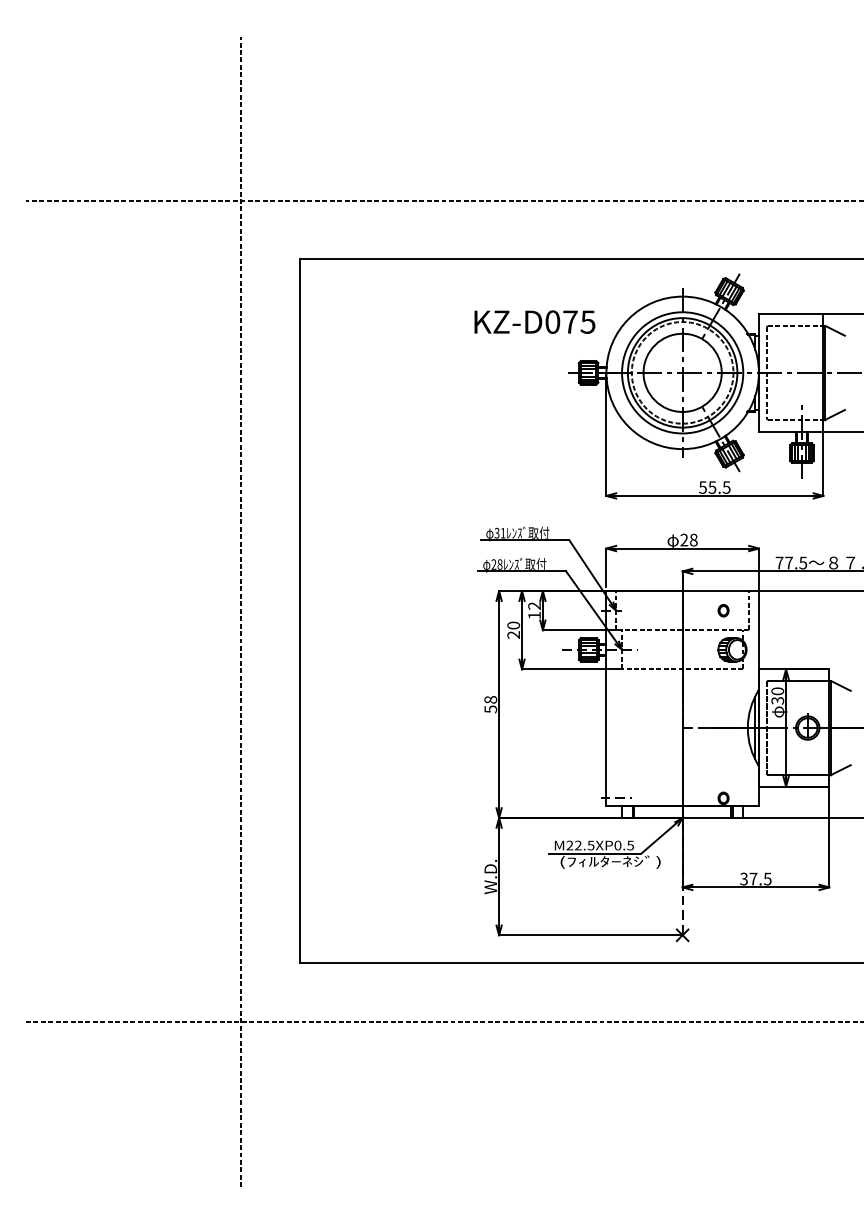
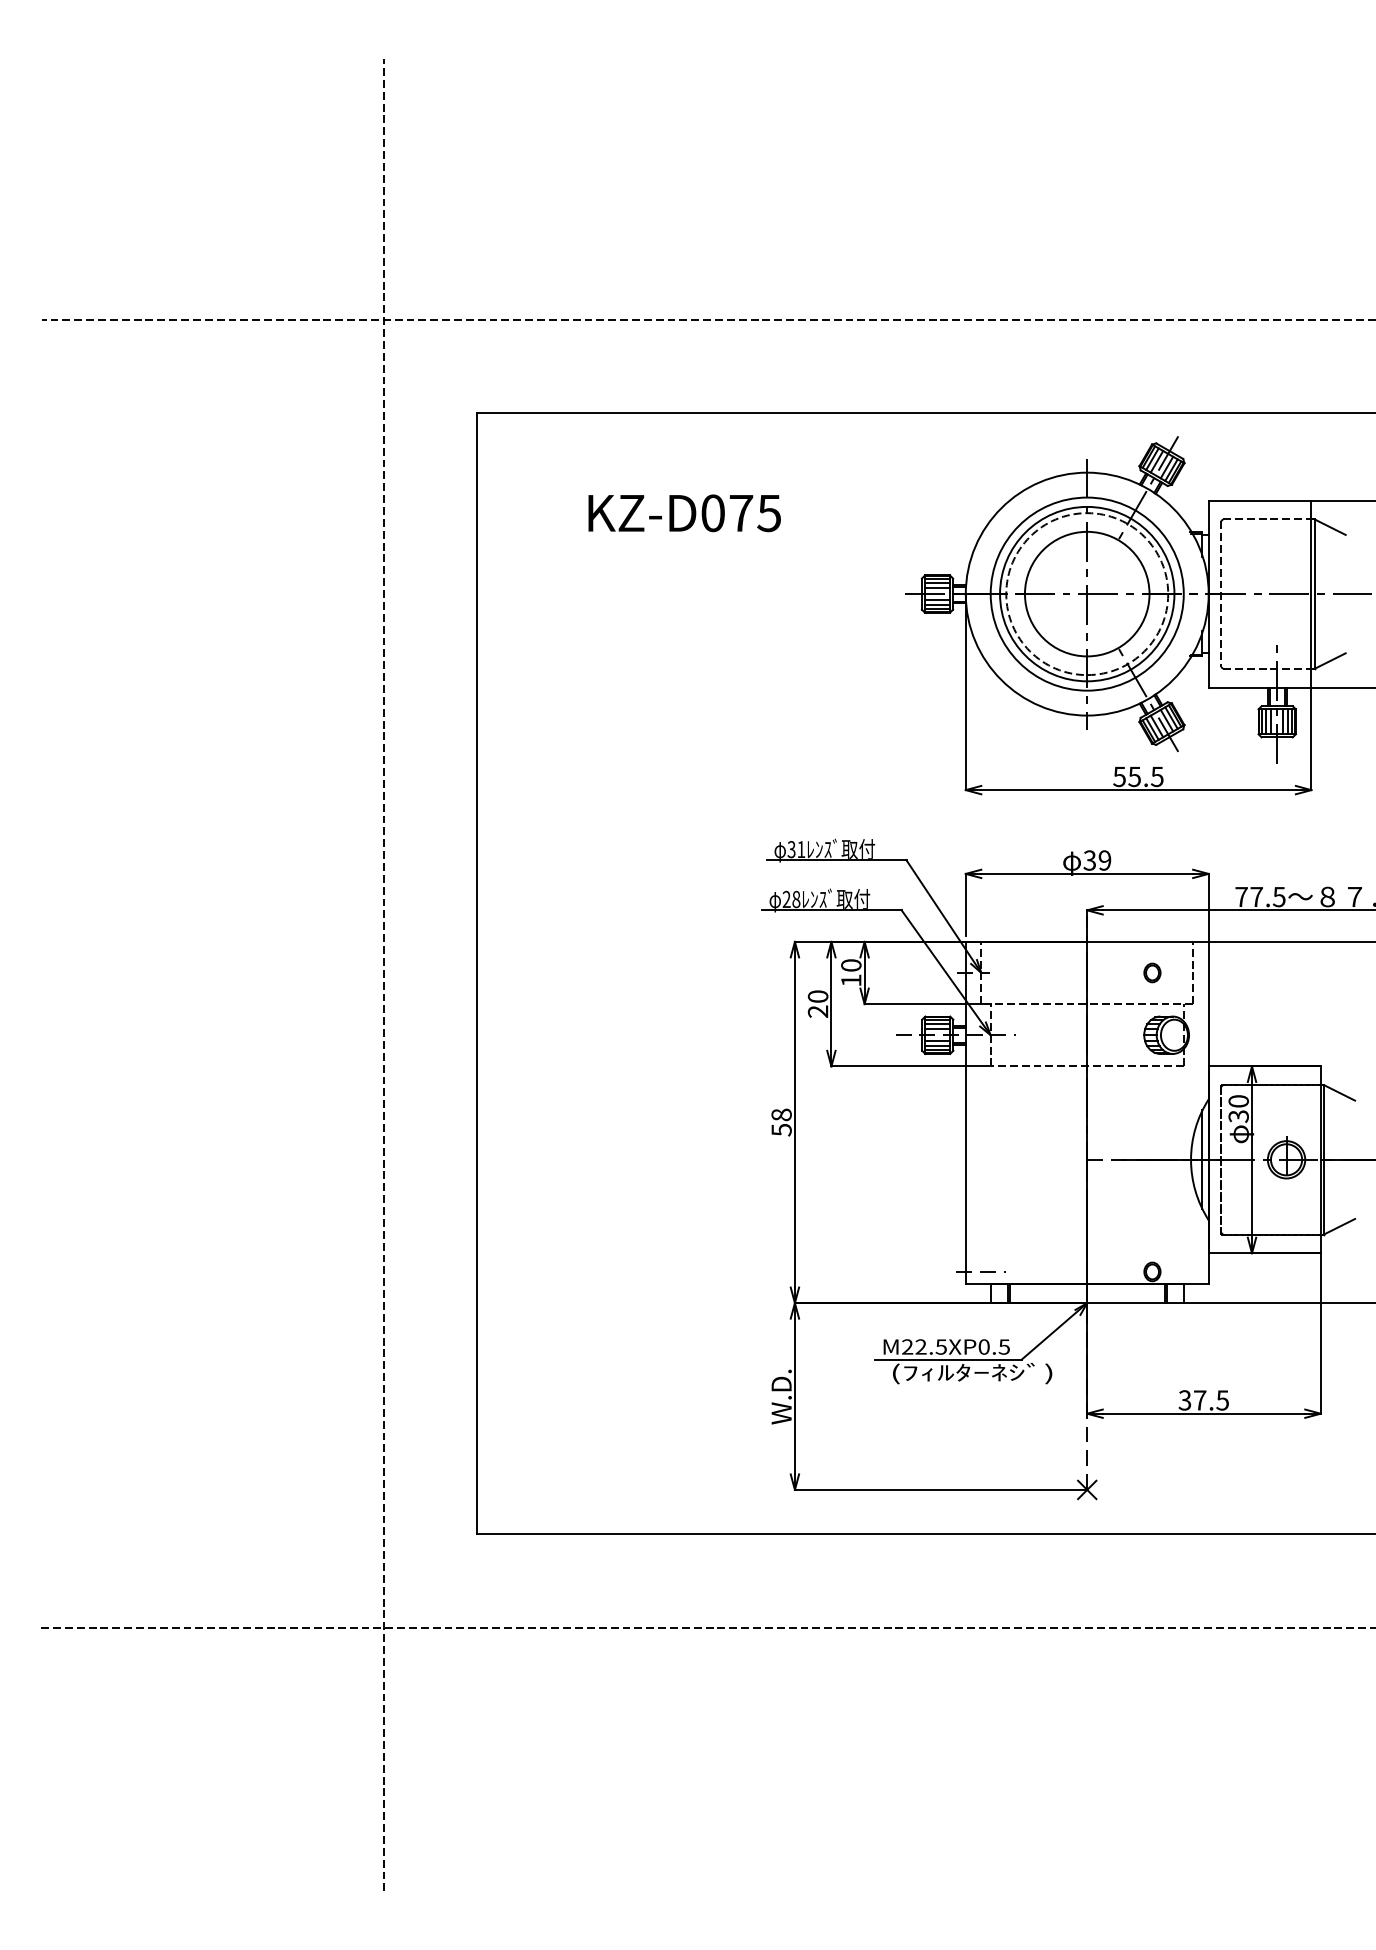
text: (534, 321) -> (684, 512), moved
text: (688, 539) -> (1096, 859), 28 -> 39
text: (534, 605) -> (851, 964), 12 -> 10

